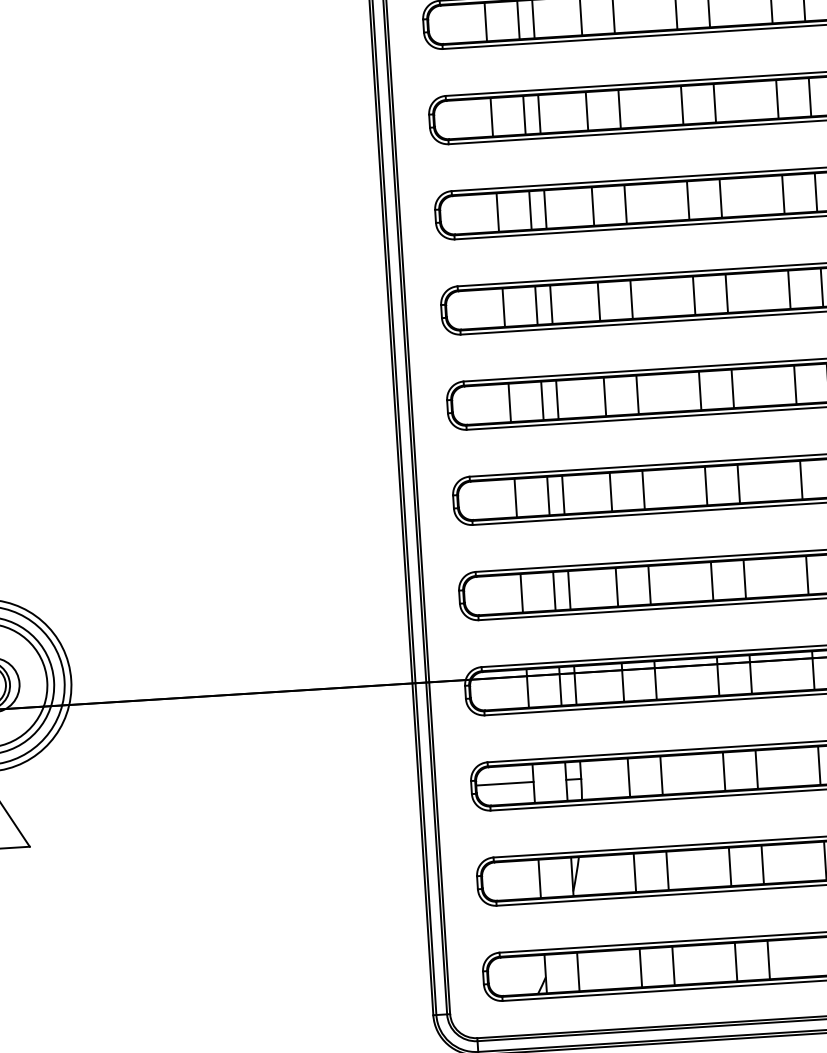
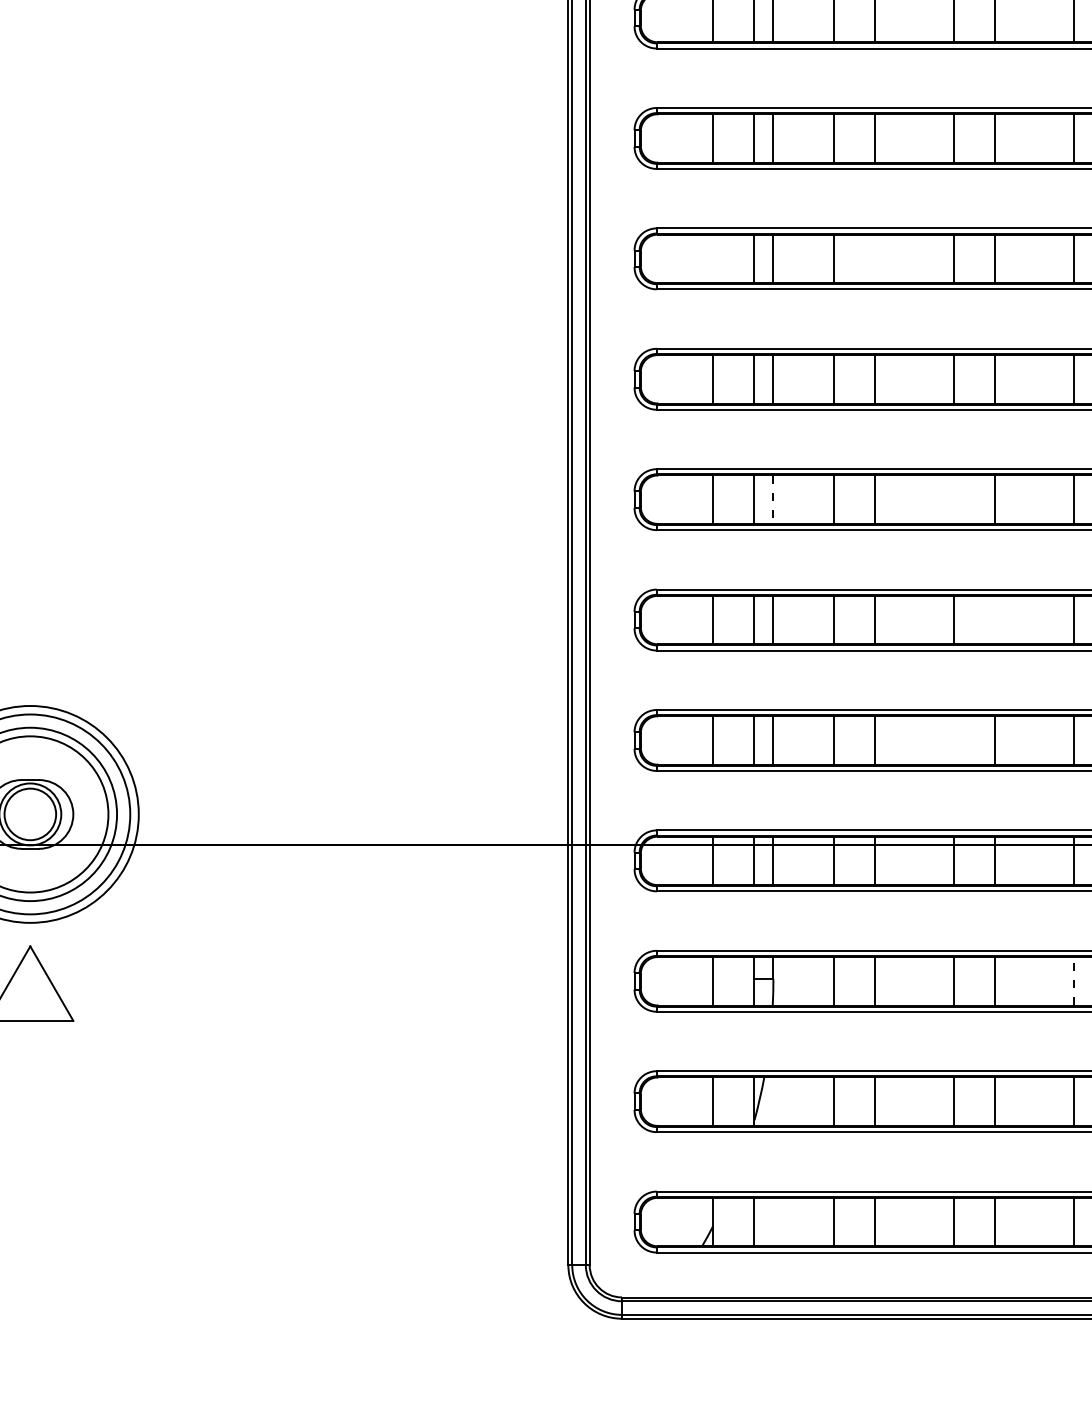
line: (625, 204) -> (874, 258), removed
line: (498, 212) -> (713, 258), removed
line: (699, 390) -> (953, 499), removed
line: (557, 400) -> (773, 500), solid -> dashed
line: (738, 483) -> (995, 619), removed
line: (711, 581) -> (953, 740), removed
line: (819, 765) -> (1074, 980), solid -> dashed
line: (504, 784) -> (676, 979), removed

